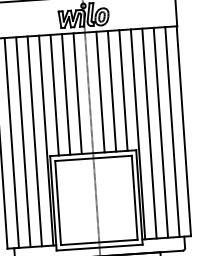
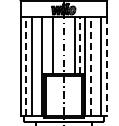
line: (122, 90) -> (79, 45), solid -> dashed
line: (101, 91) -> (69, 45), removed
line: (77, 93) -> (58, 45), removed
line: (54, 95) -> (47, 45), removed
line: (148, 131) -> (90, 65), solid -> dashed
line: (183, 131) -> (106, 66), solid -> dashed
line: (161, 132) -> (96, 66), removed
line: (12, 140) -> (26, 65), solid -> dashed
line: (33, 141) -> (36, 66), removed

